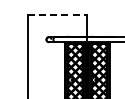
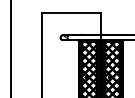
line: (58, 15) -> (72, 13), dashed -> solid

